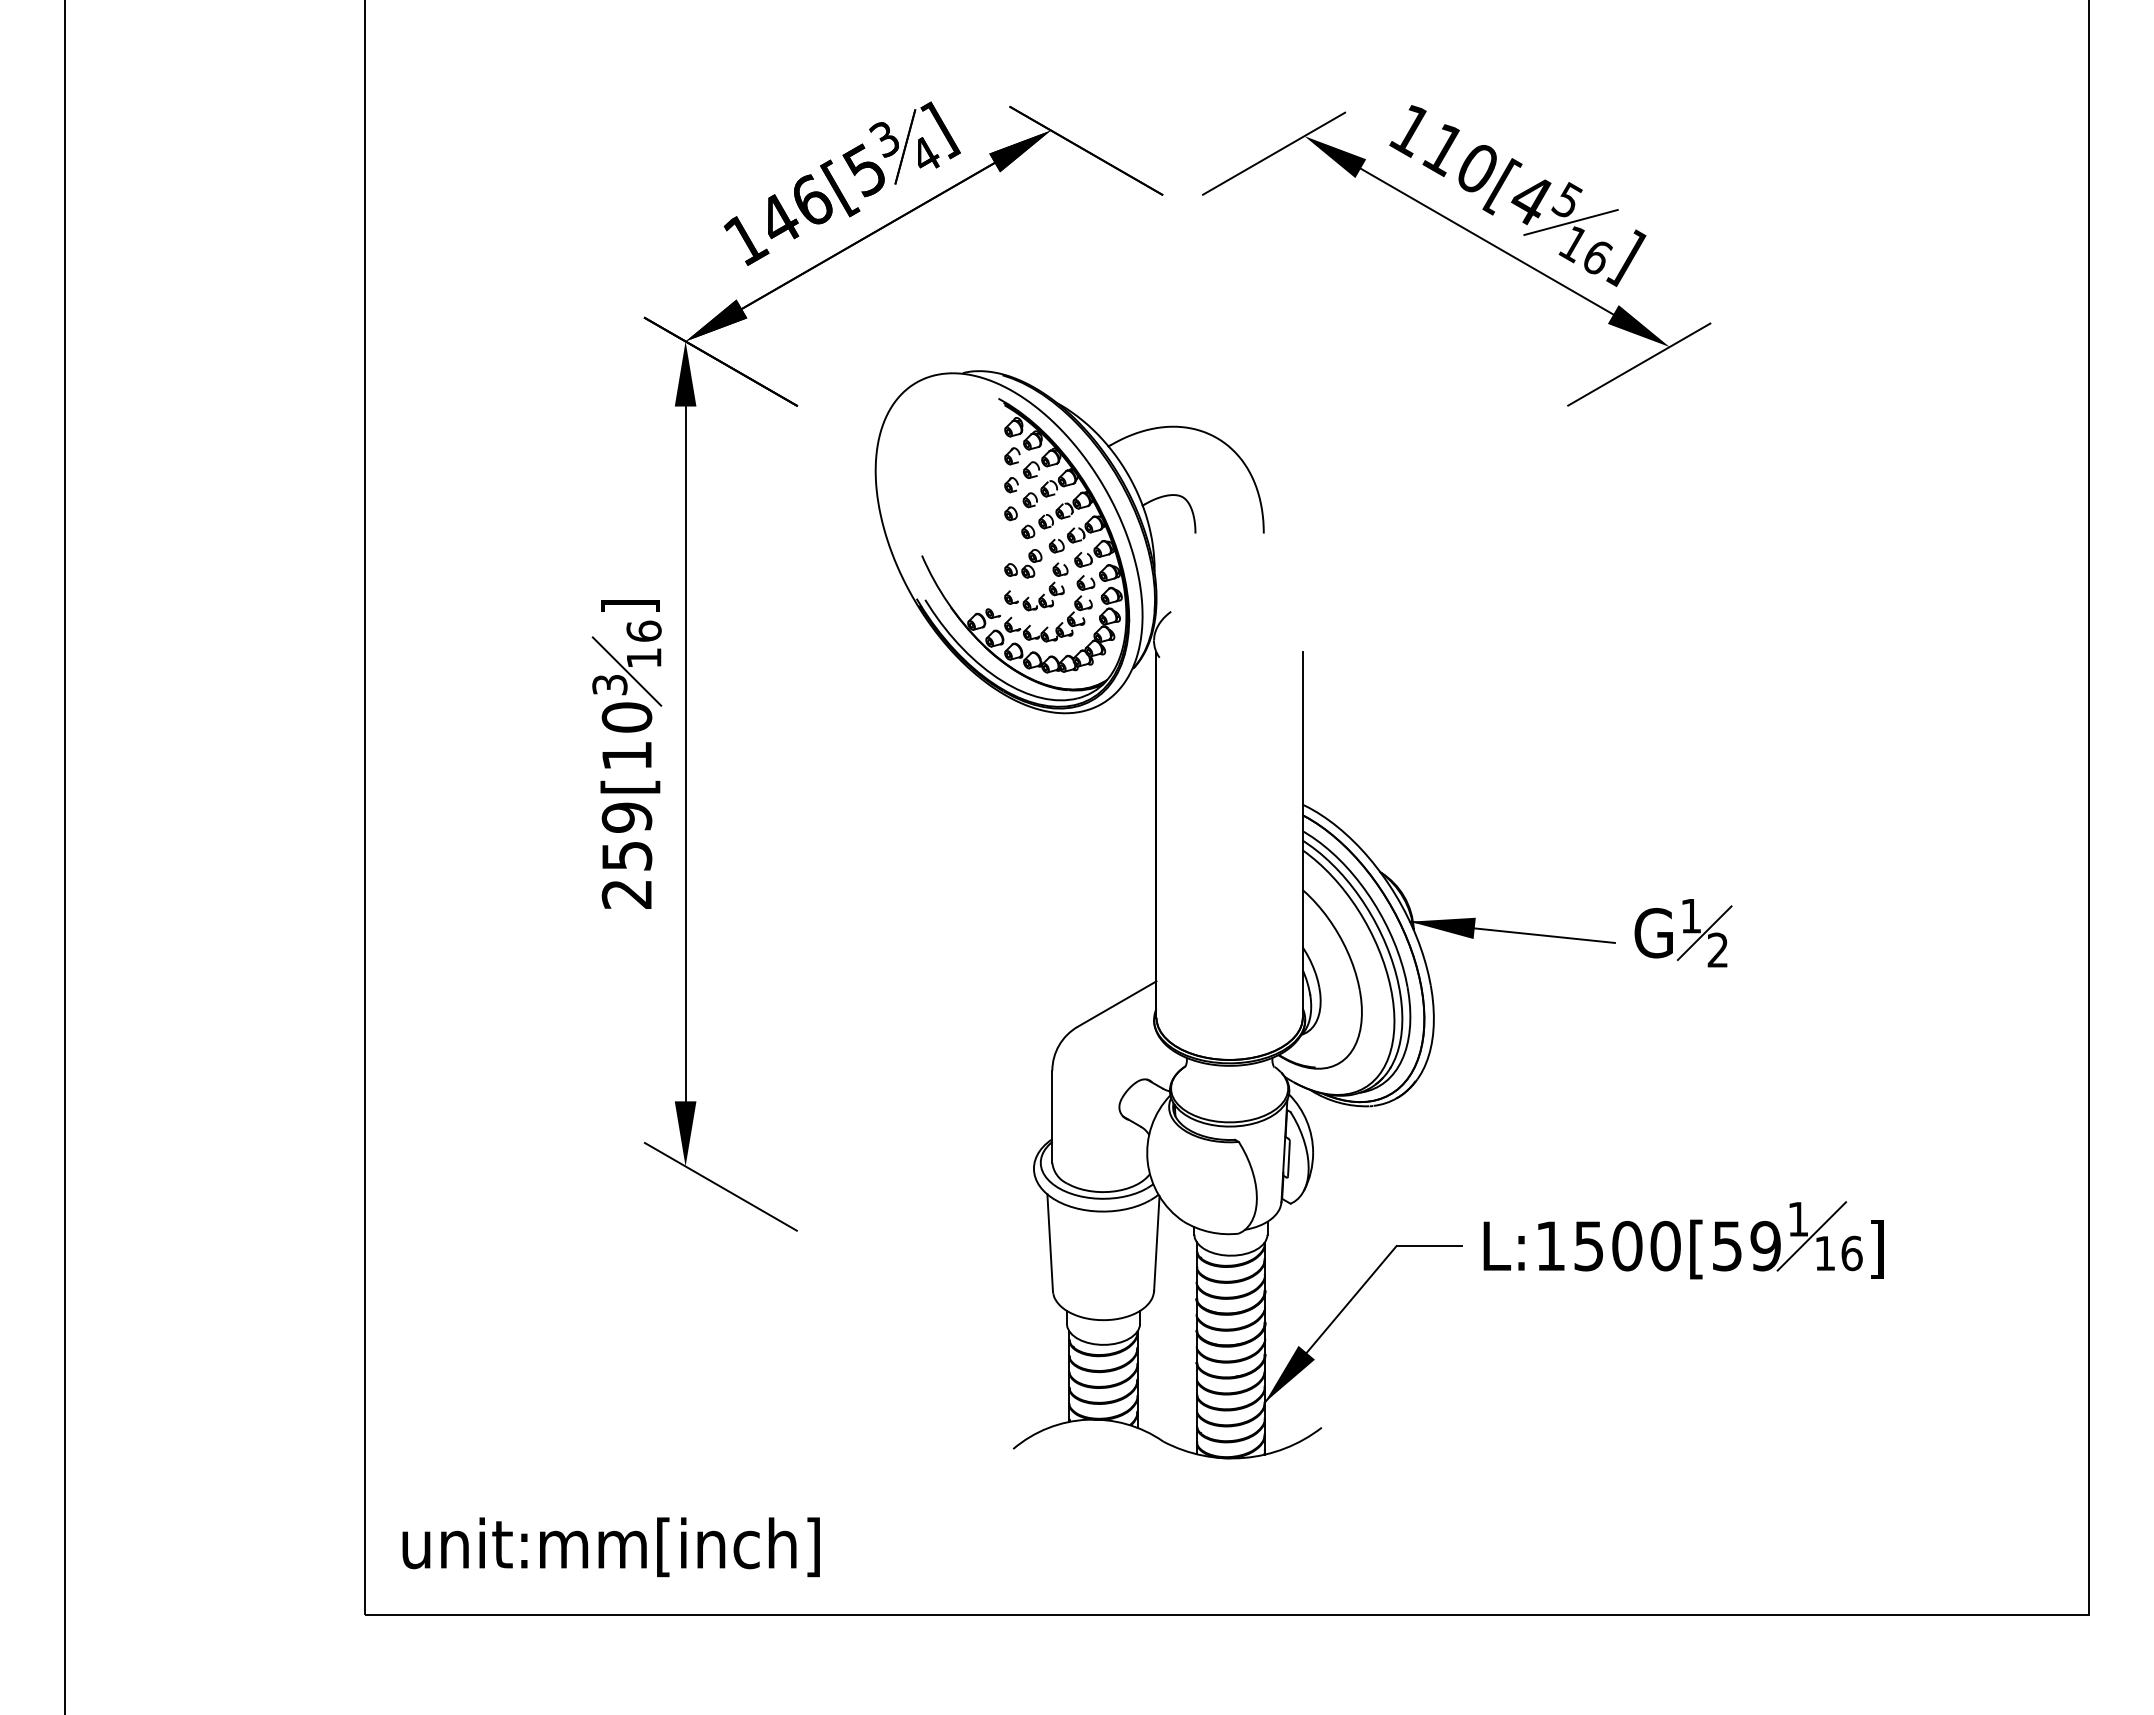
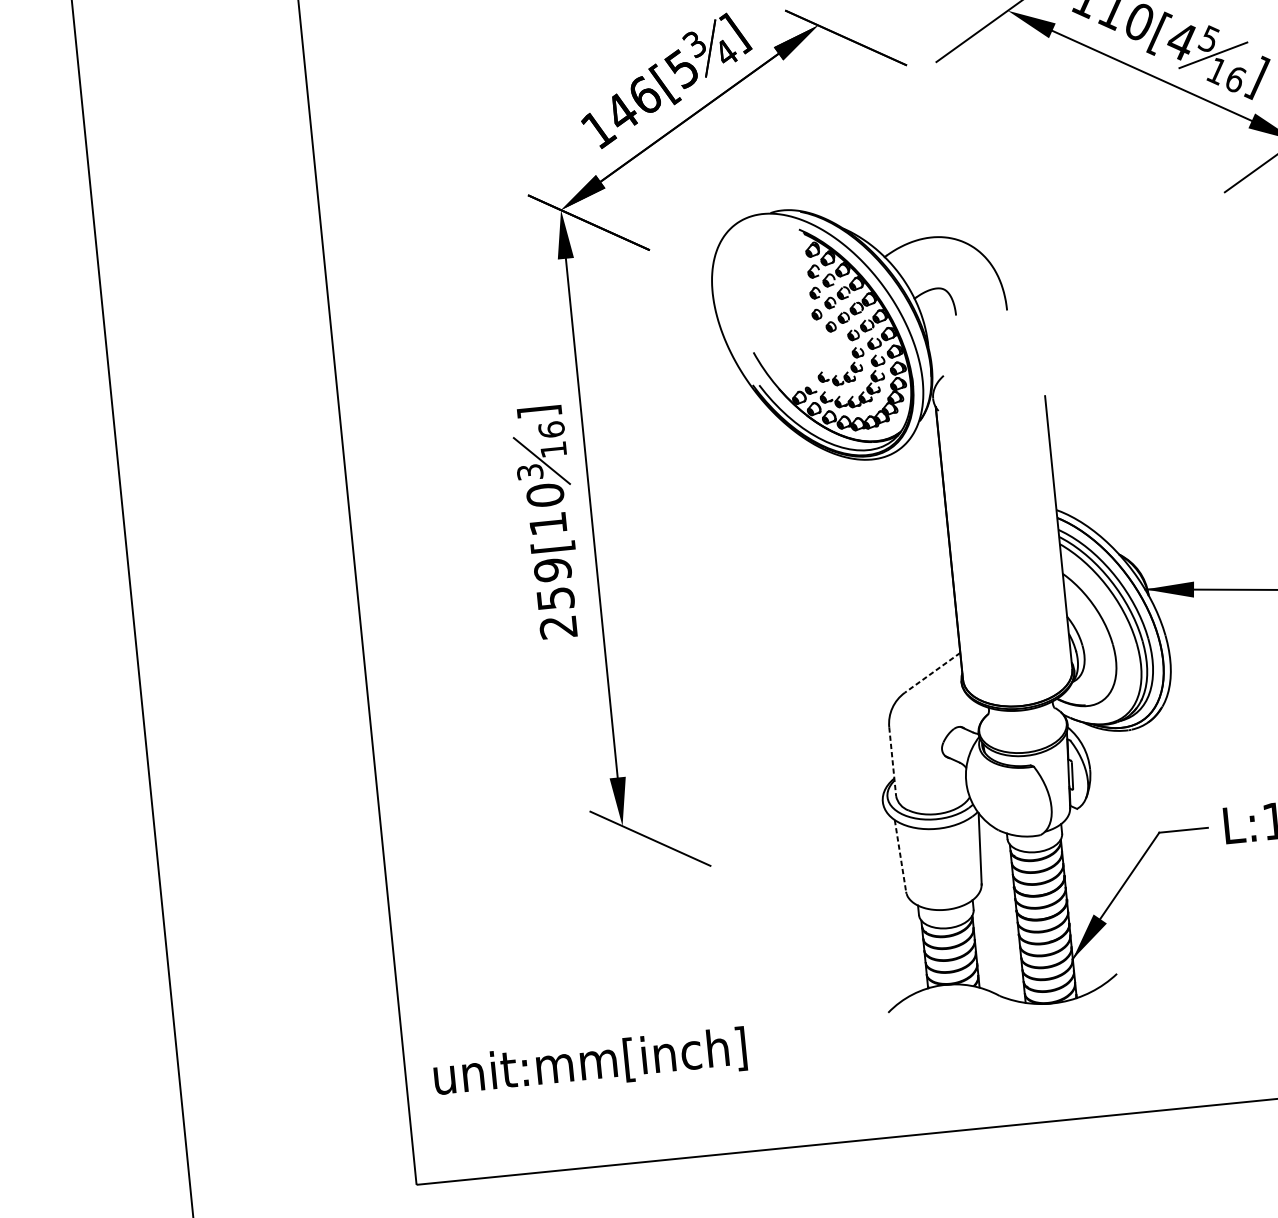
part: (1023, 563) -> (829, 350), removed
line: (1116, 1004) -> (932, 673), solid -> dashed
line: (1052, 1117) -> (892, 762), solid -> dashed
line: (1050, 1243) -> (900, 856), solid -> dashed
text: (610, 1547) -> (589, 1064), moved

